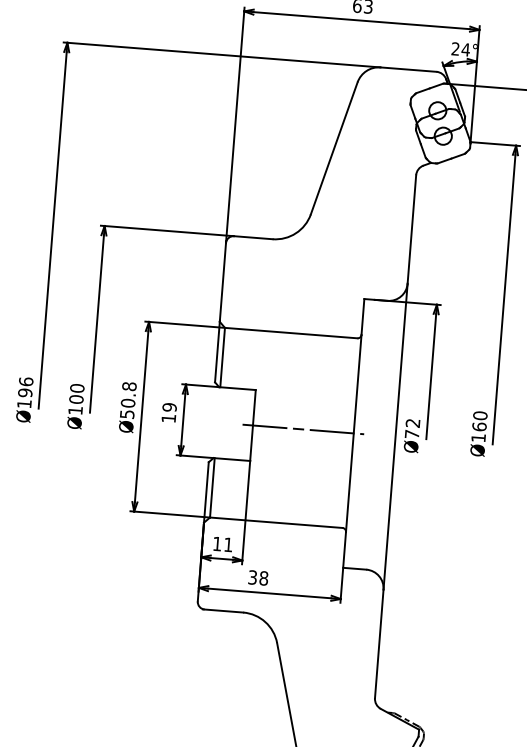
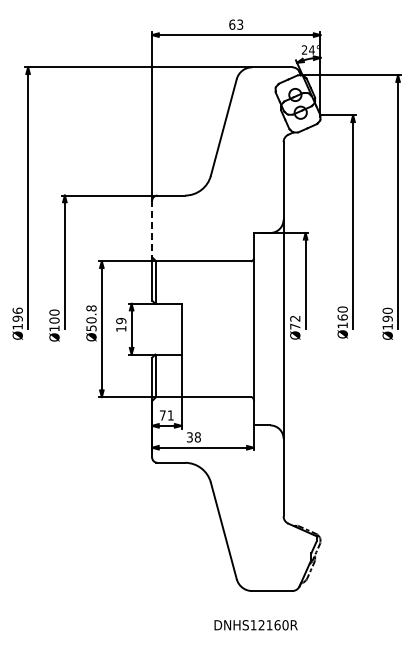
line: (223, 281) -> (152, 228), solid -> dashed
line: (303, 429) -> (217, 329), removed
text: (216, 543) -> (162, 415), 11 -> 71

